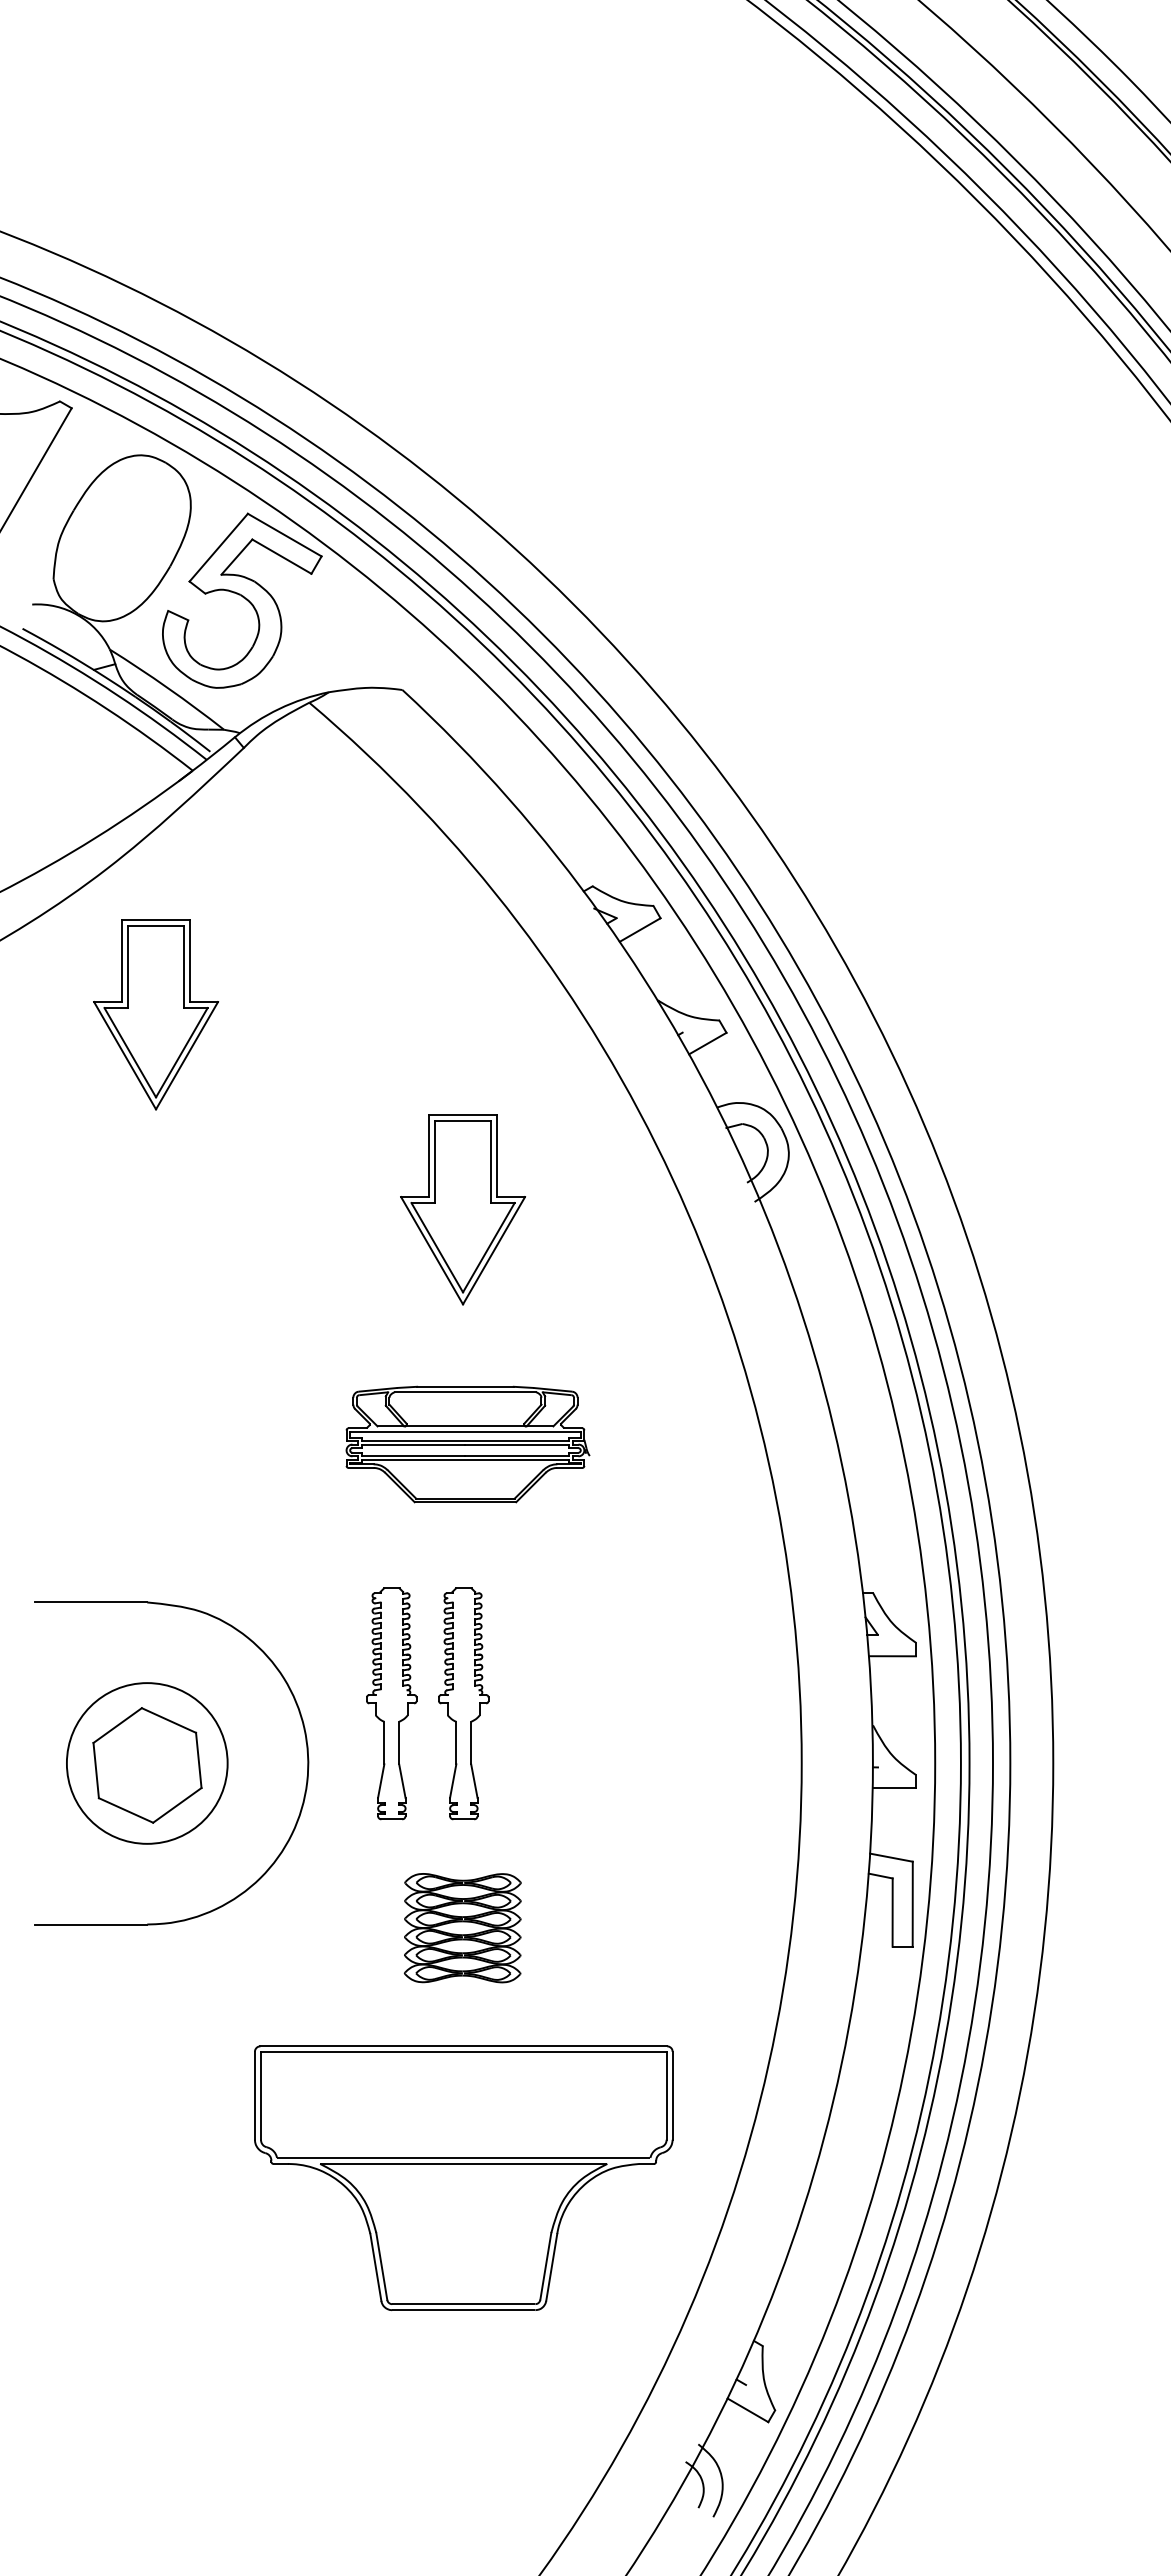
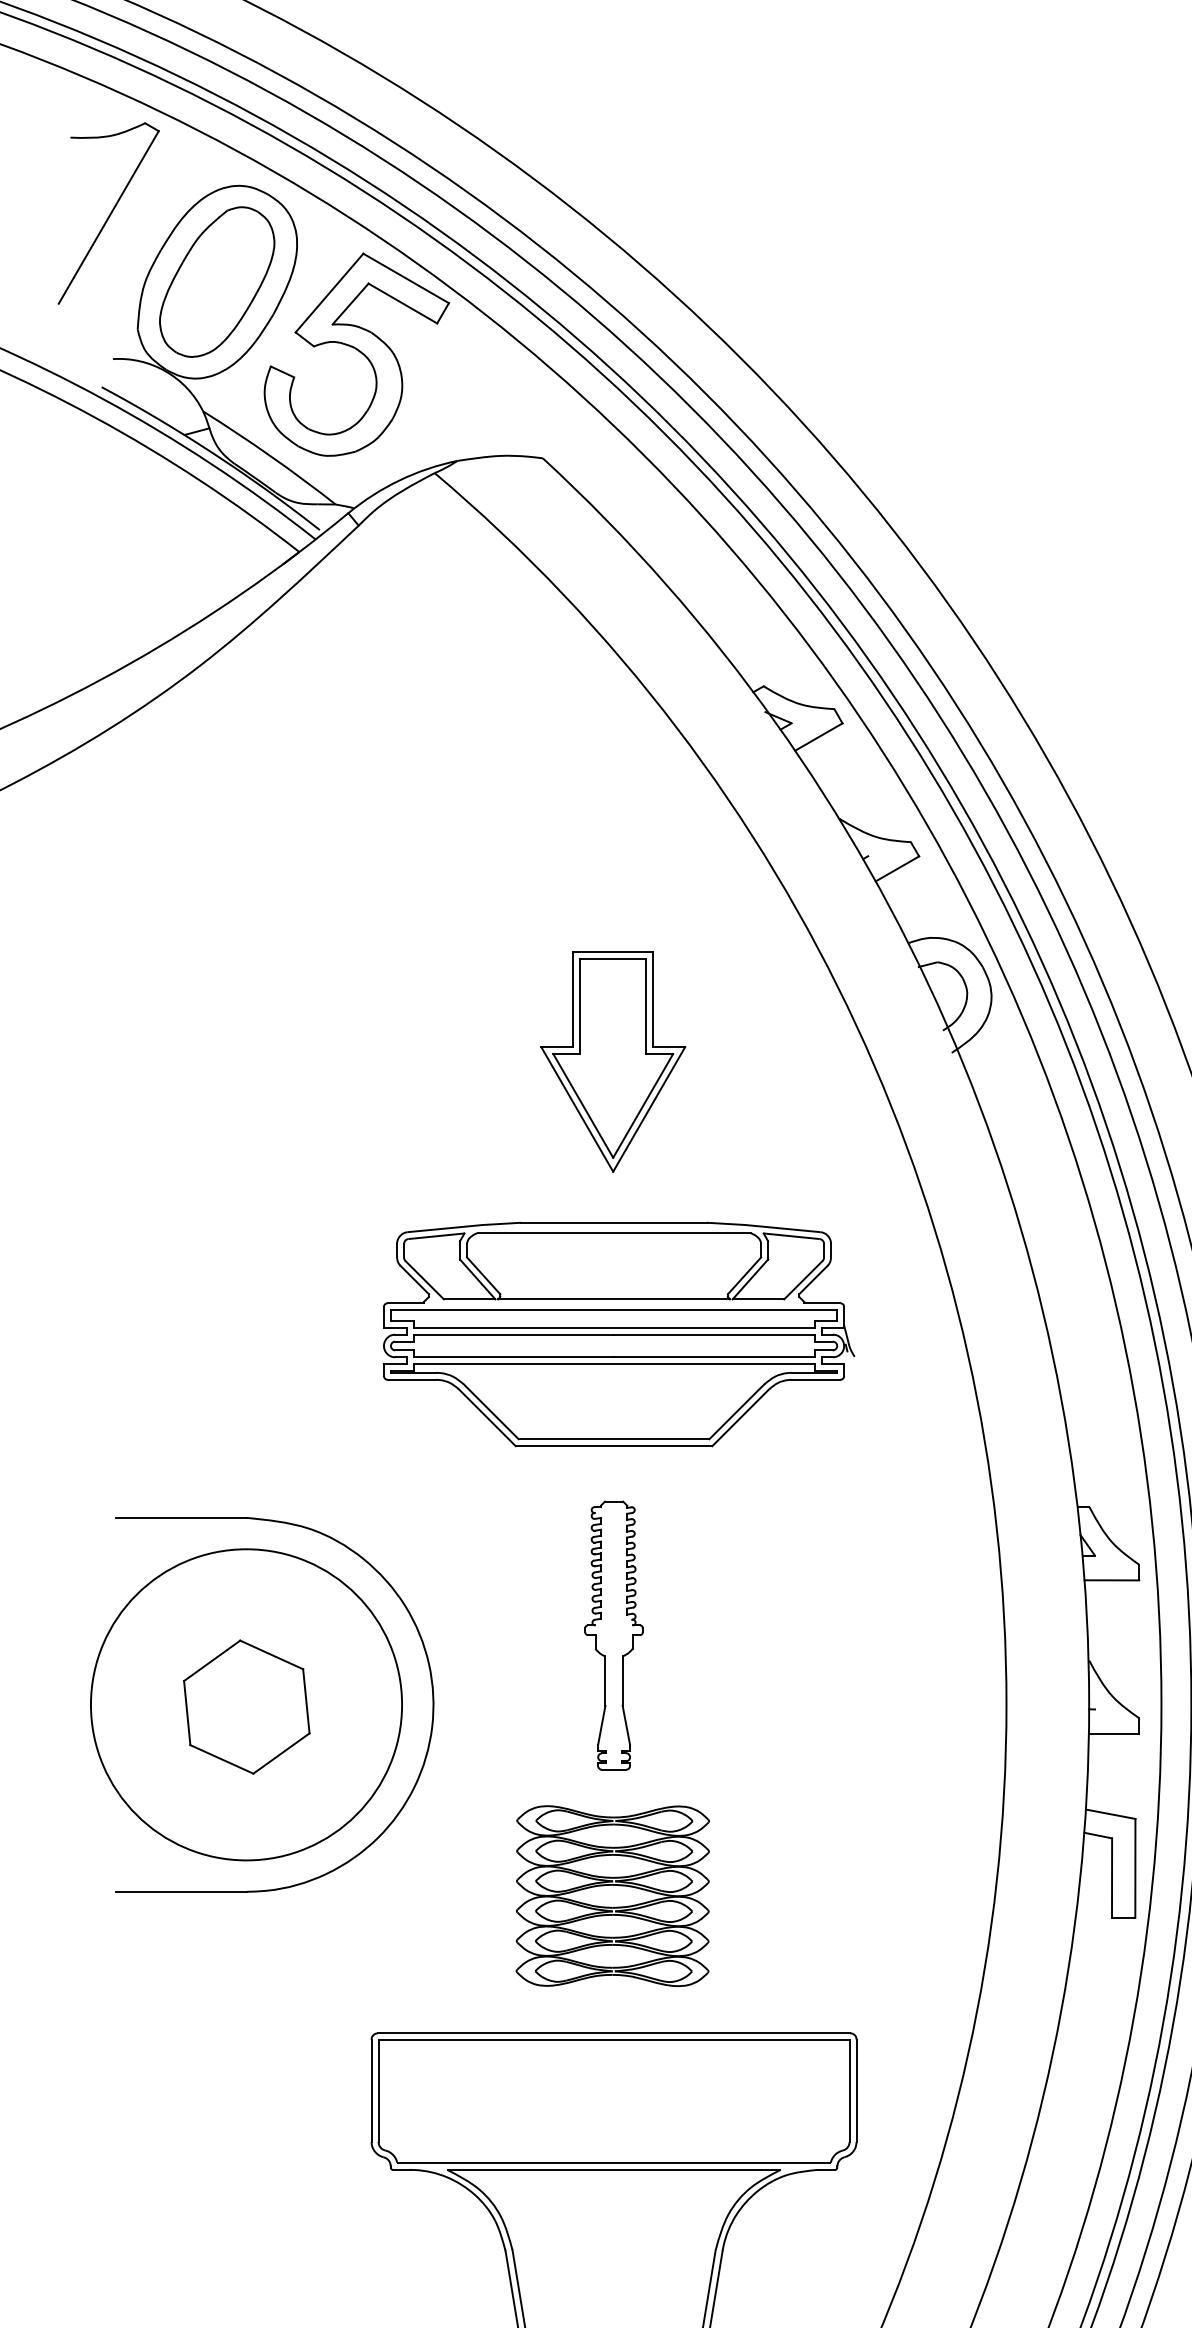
part: (121, 537) -> (216, 281), added
part: (156, 1014) -> (257, 835), removed
part: (467, 1444) -> (618, 1334), size x1.67
part: (391, 1703) -> (530, 1635), removed
circle: (147, 1763) -> (246, 1704), size x1.67
part: (462, 1927) -> (612, 1895), size x1.43

